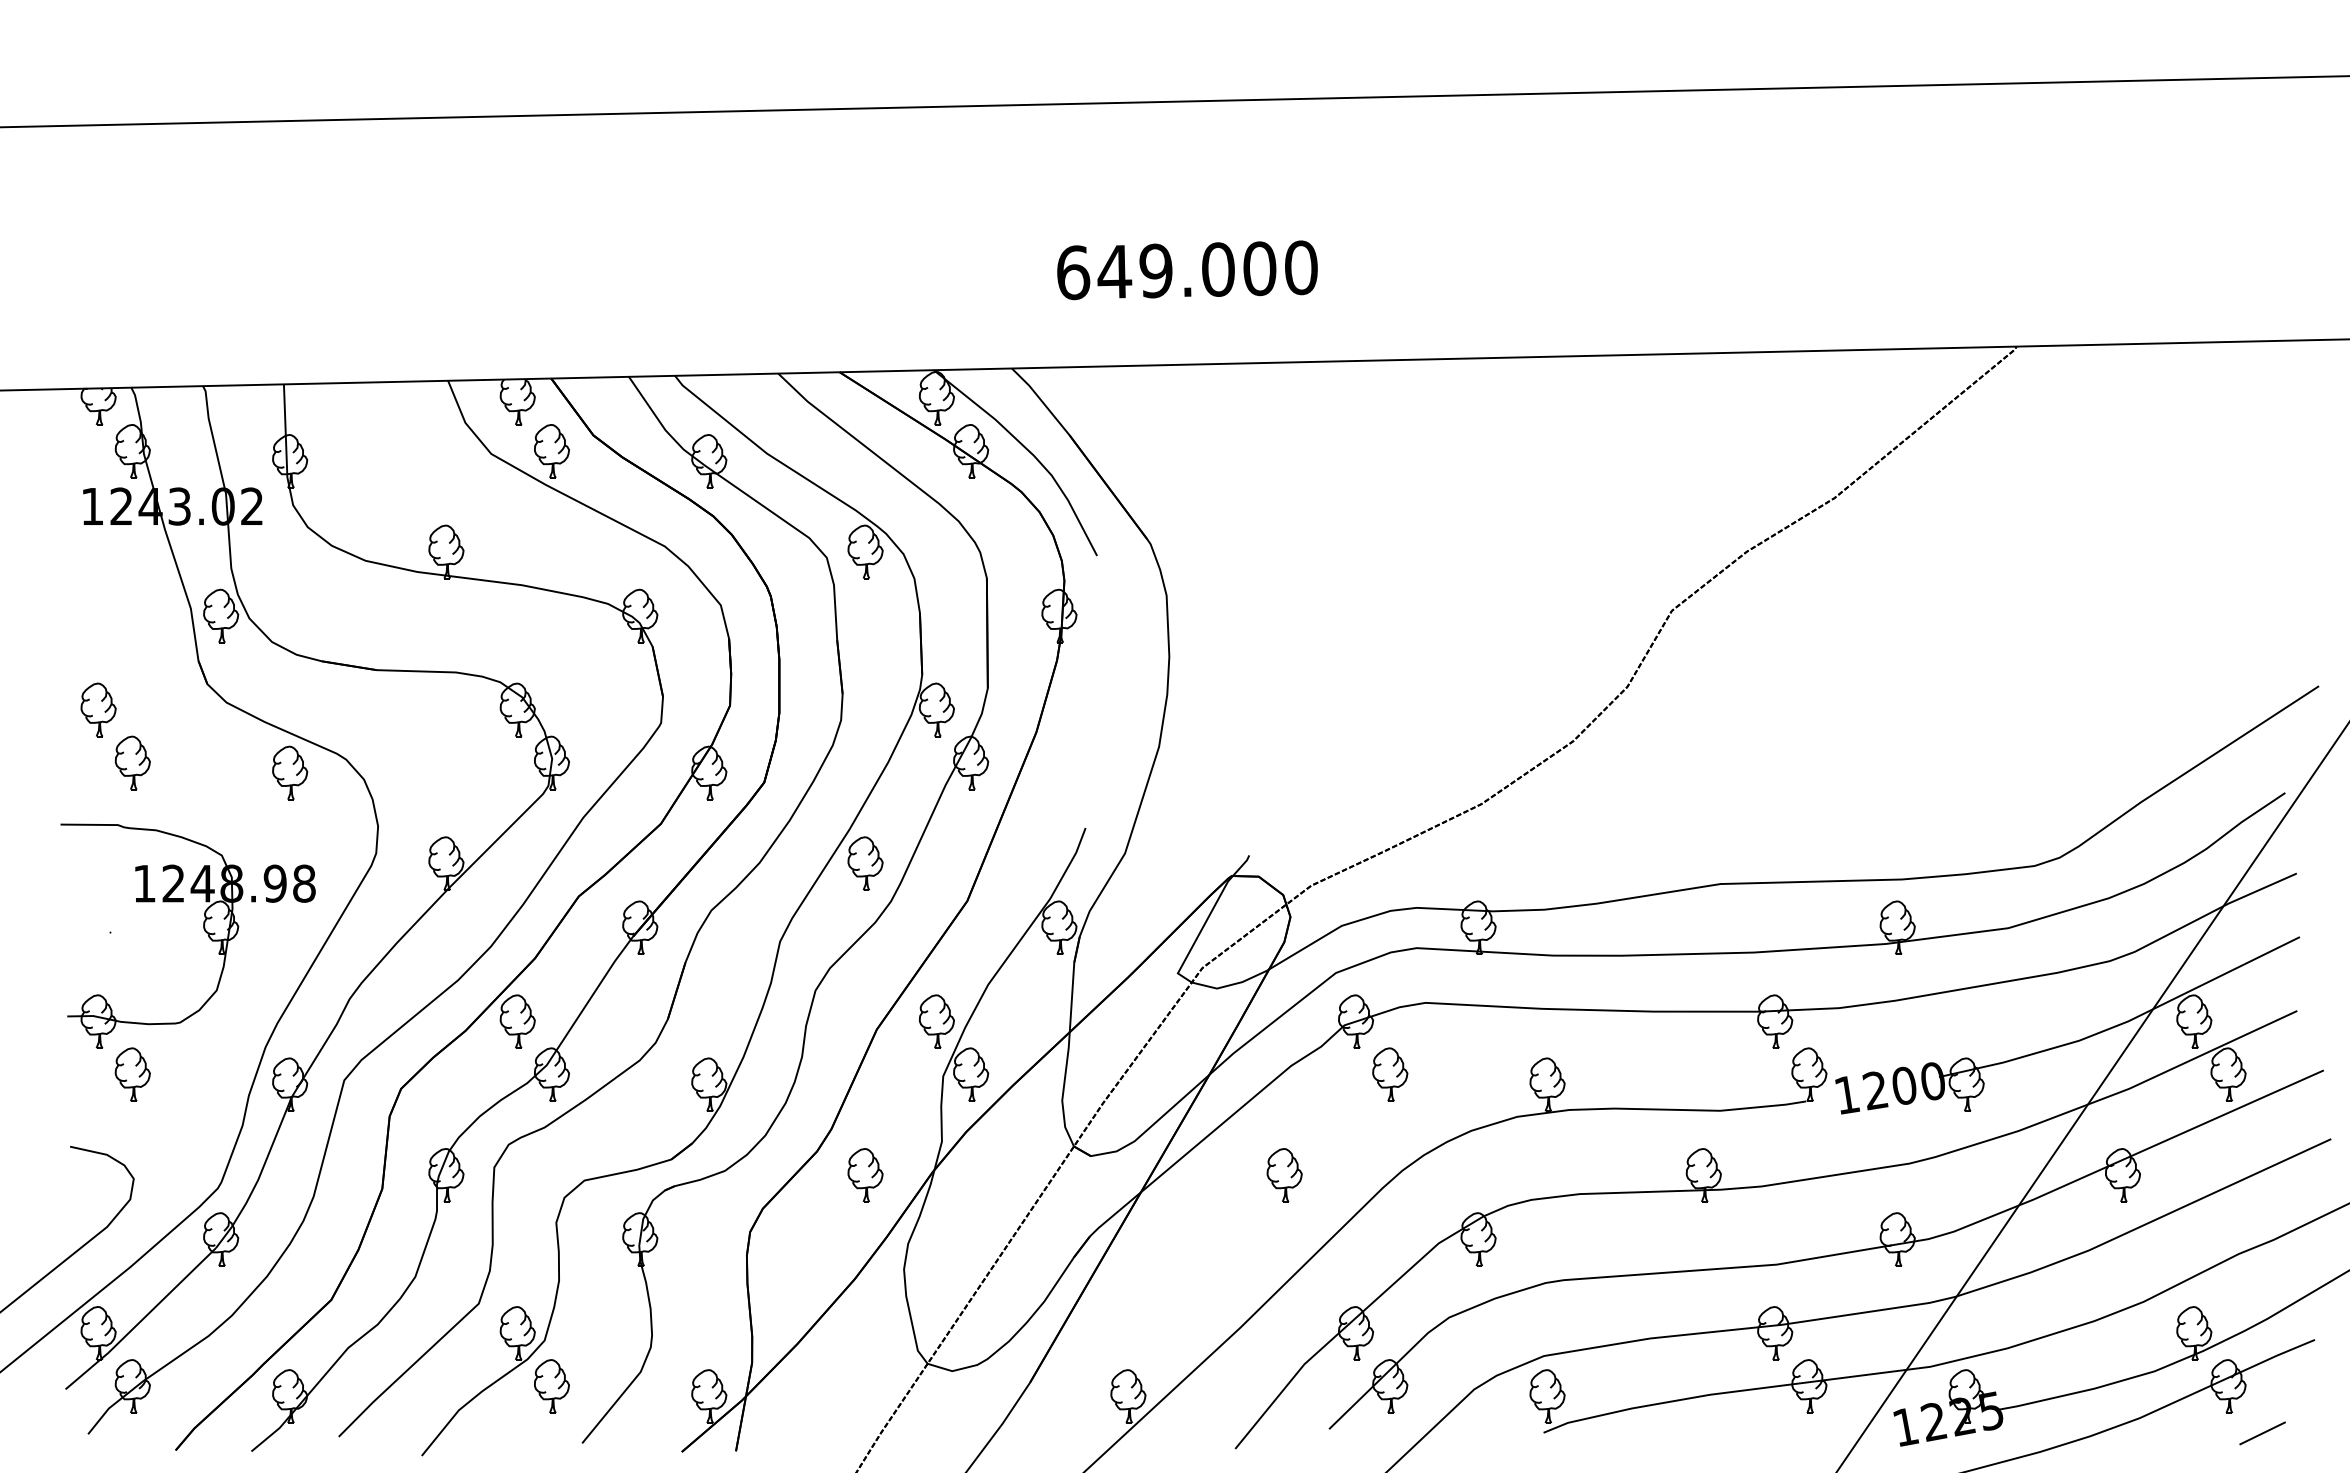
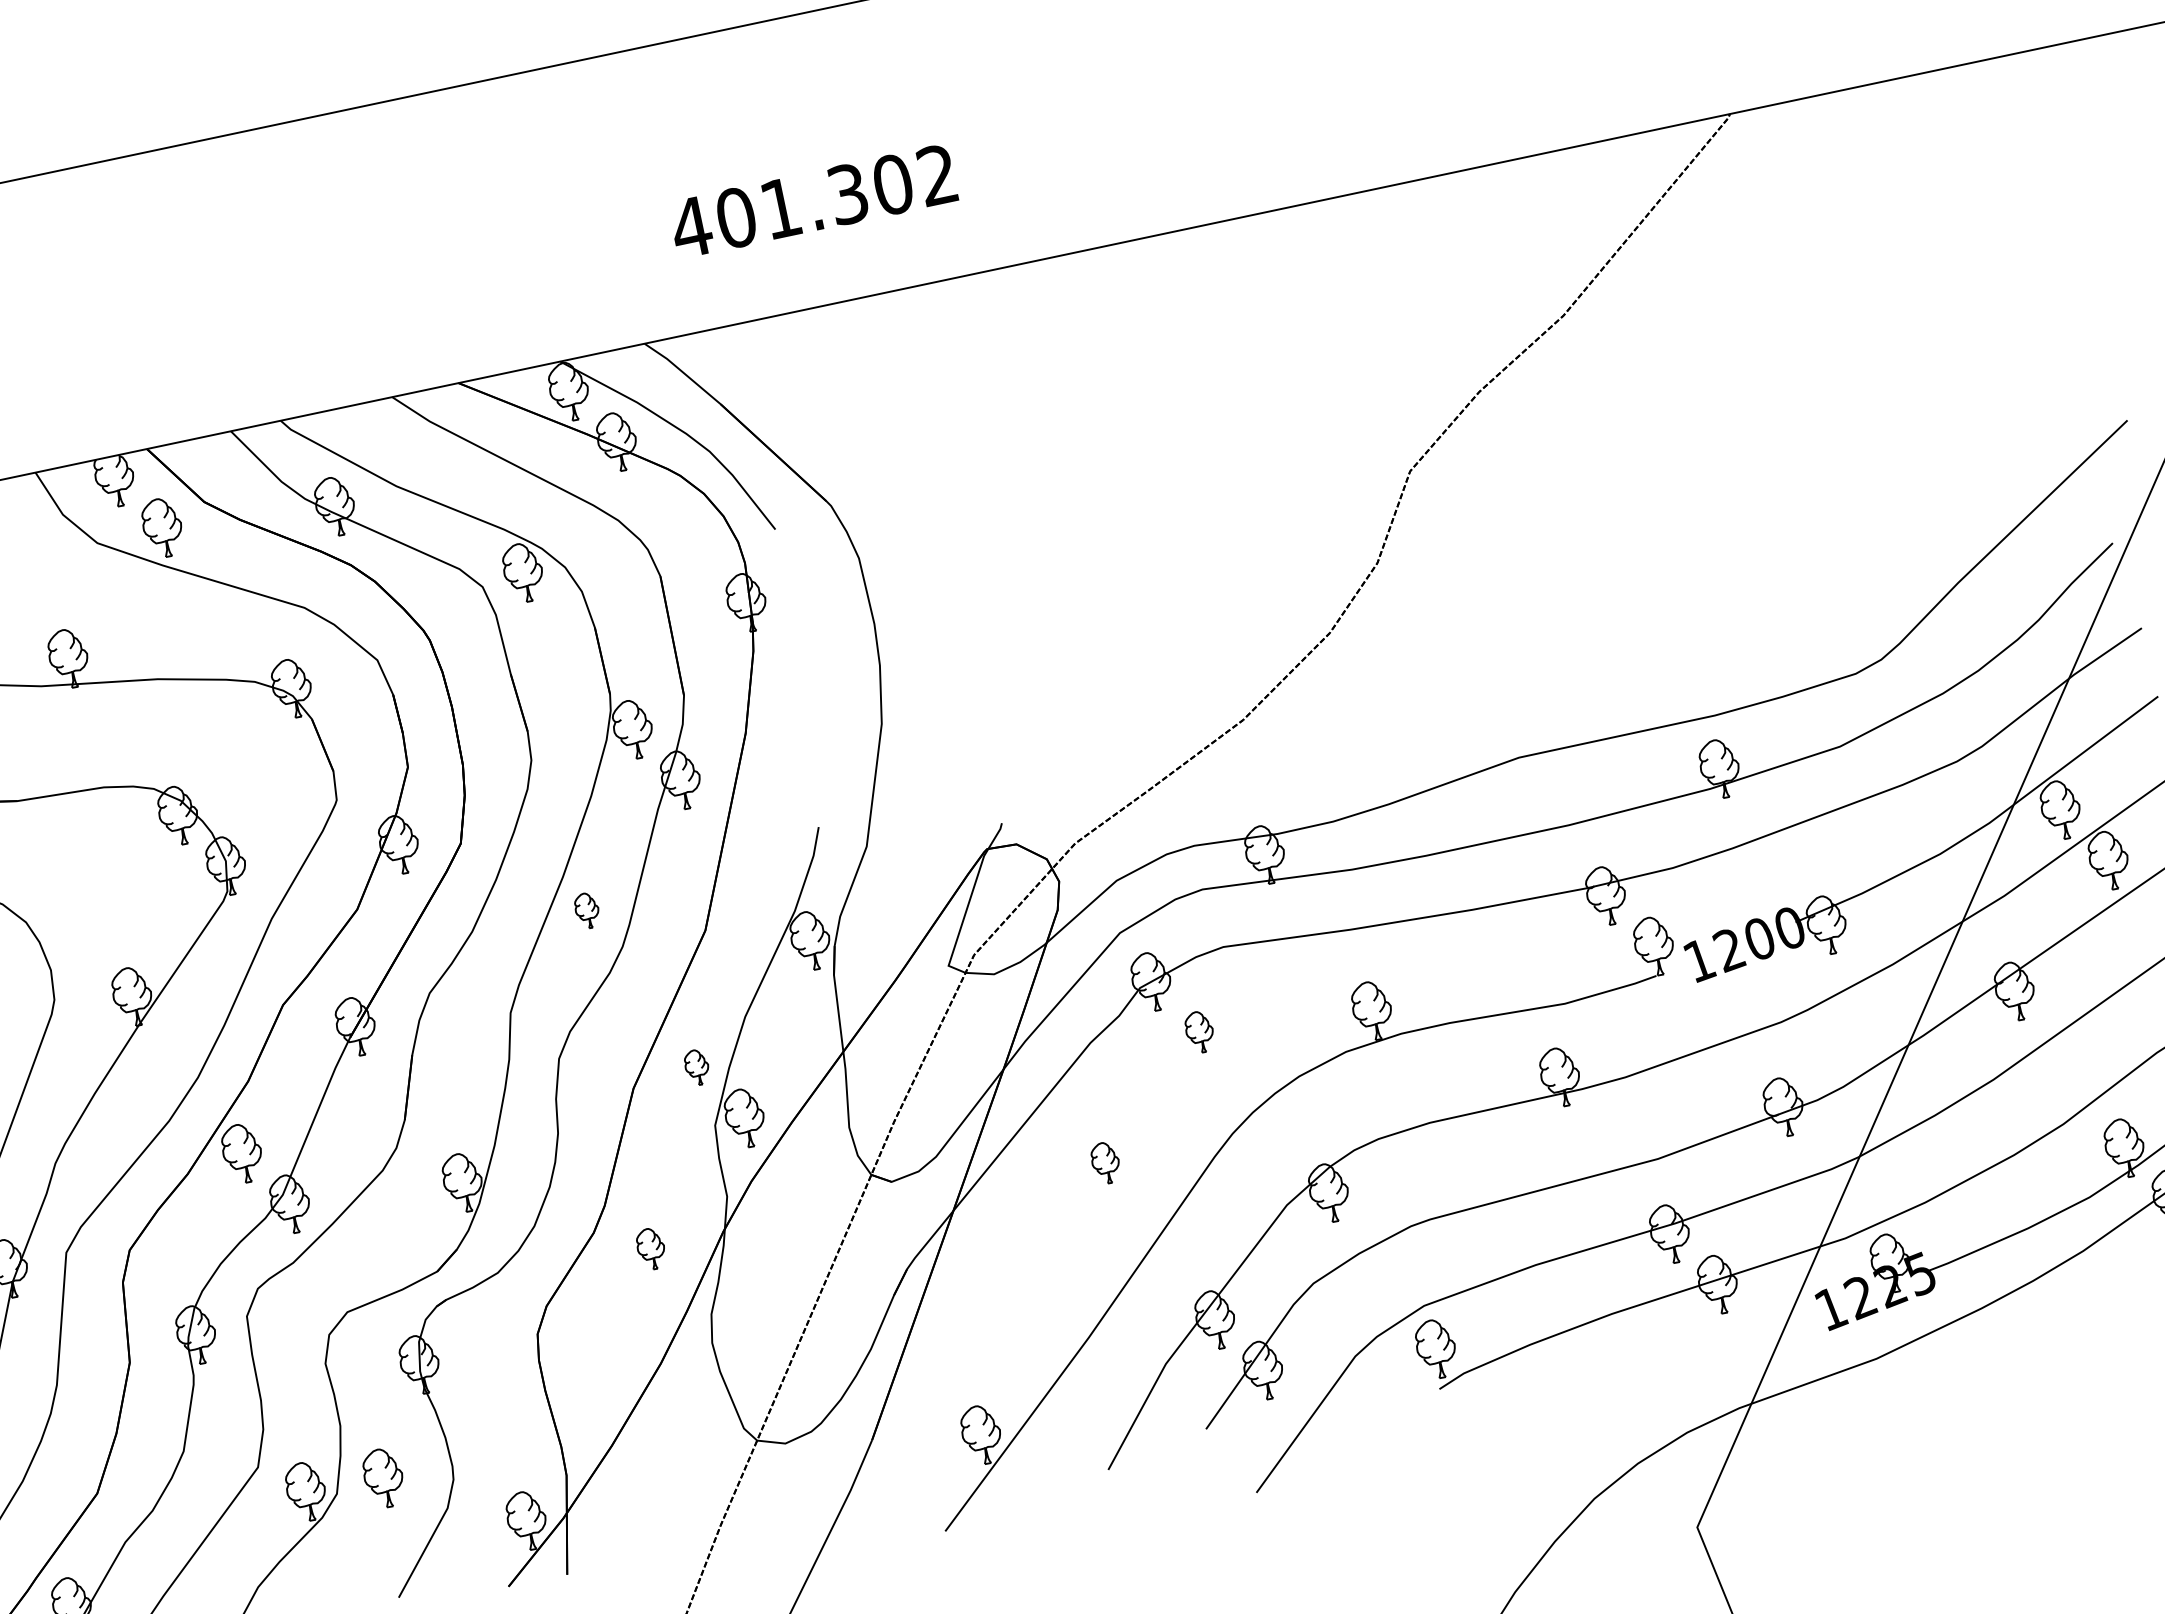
text: (1186, 270) -> (813, 201), 649.000 -> 401.302
part: (865, 863) -> (587, 910), size x0.6
part: (936, 1021) -> (696, 1067), size x0.6
part: (1390, 1074) -> (1199, 1031), size x0.7
part: (865, 1175) -> (651, 1249), size x0.7
part: (1284, 1175) -> (1105, 1163), size x0.7
part: (551, 1386) -> (383, 1478), moved

